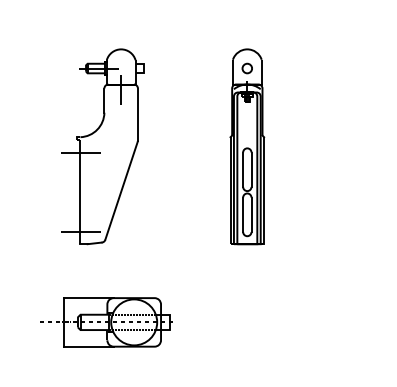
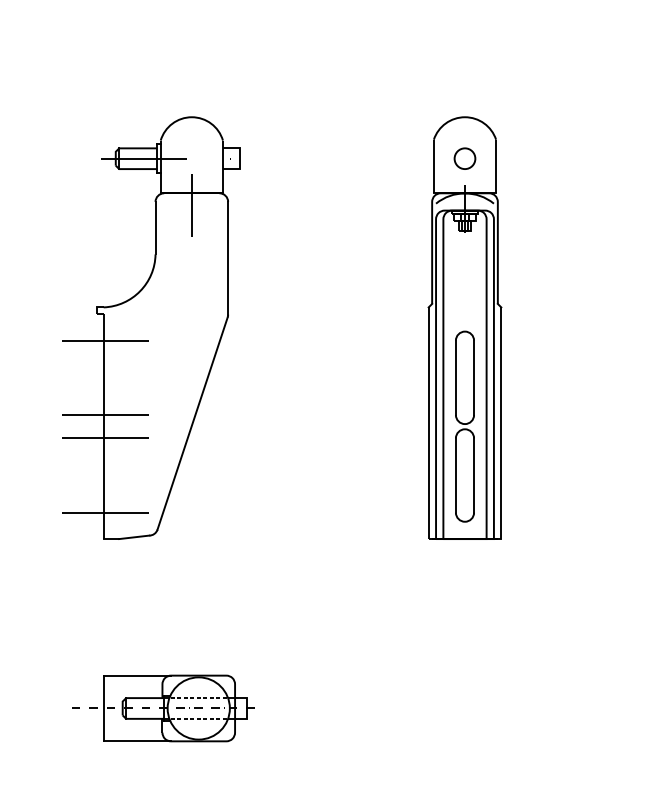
line: (80, 186) -> (103, 414), added
line: (80, 197) -> (103, 437), added
part: (107, 322) -> (162, 708), size x0.62

